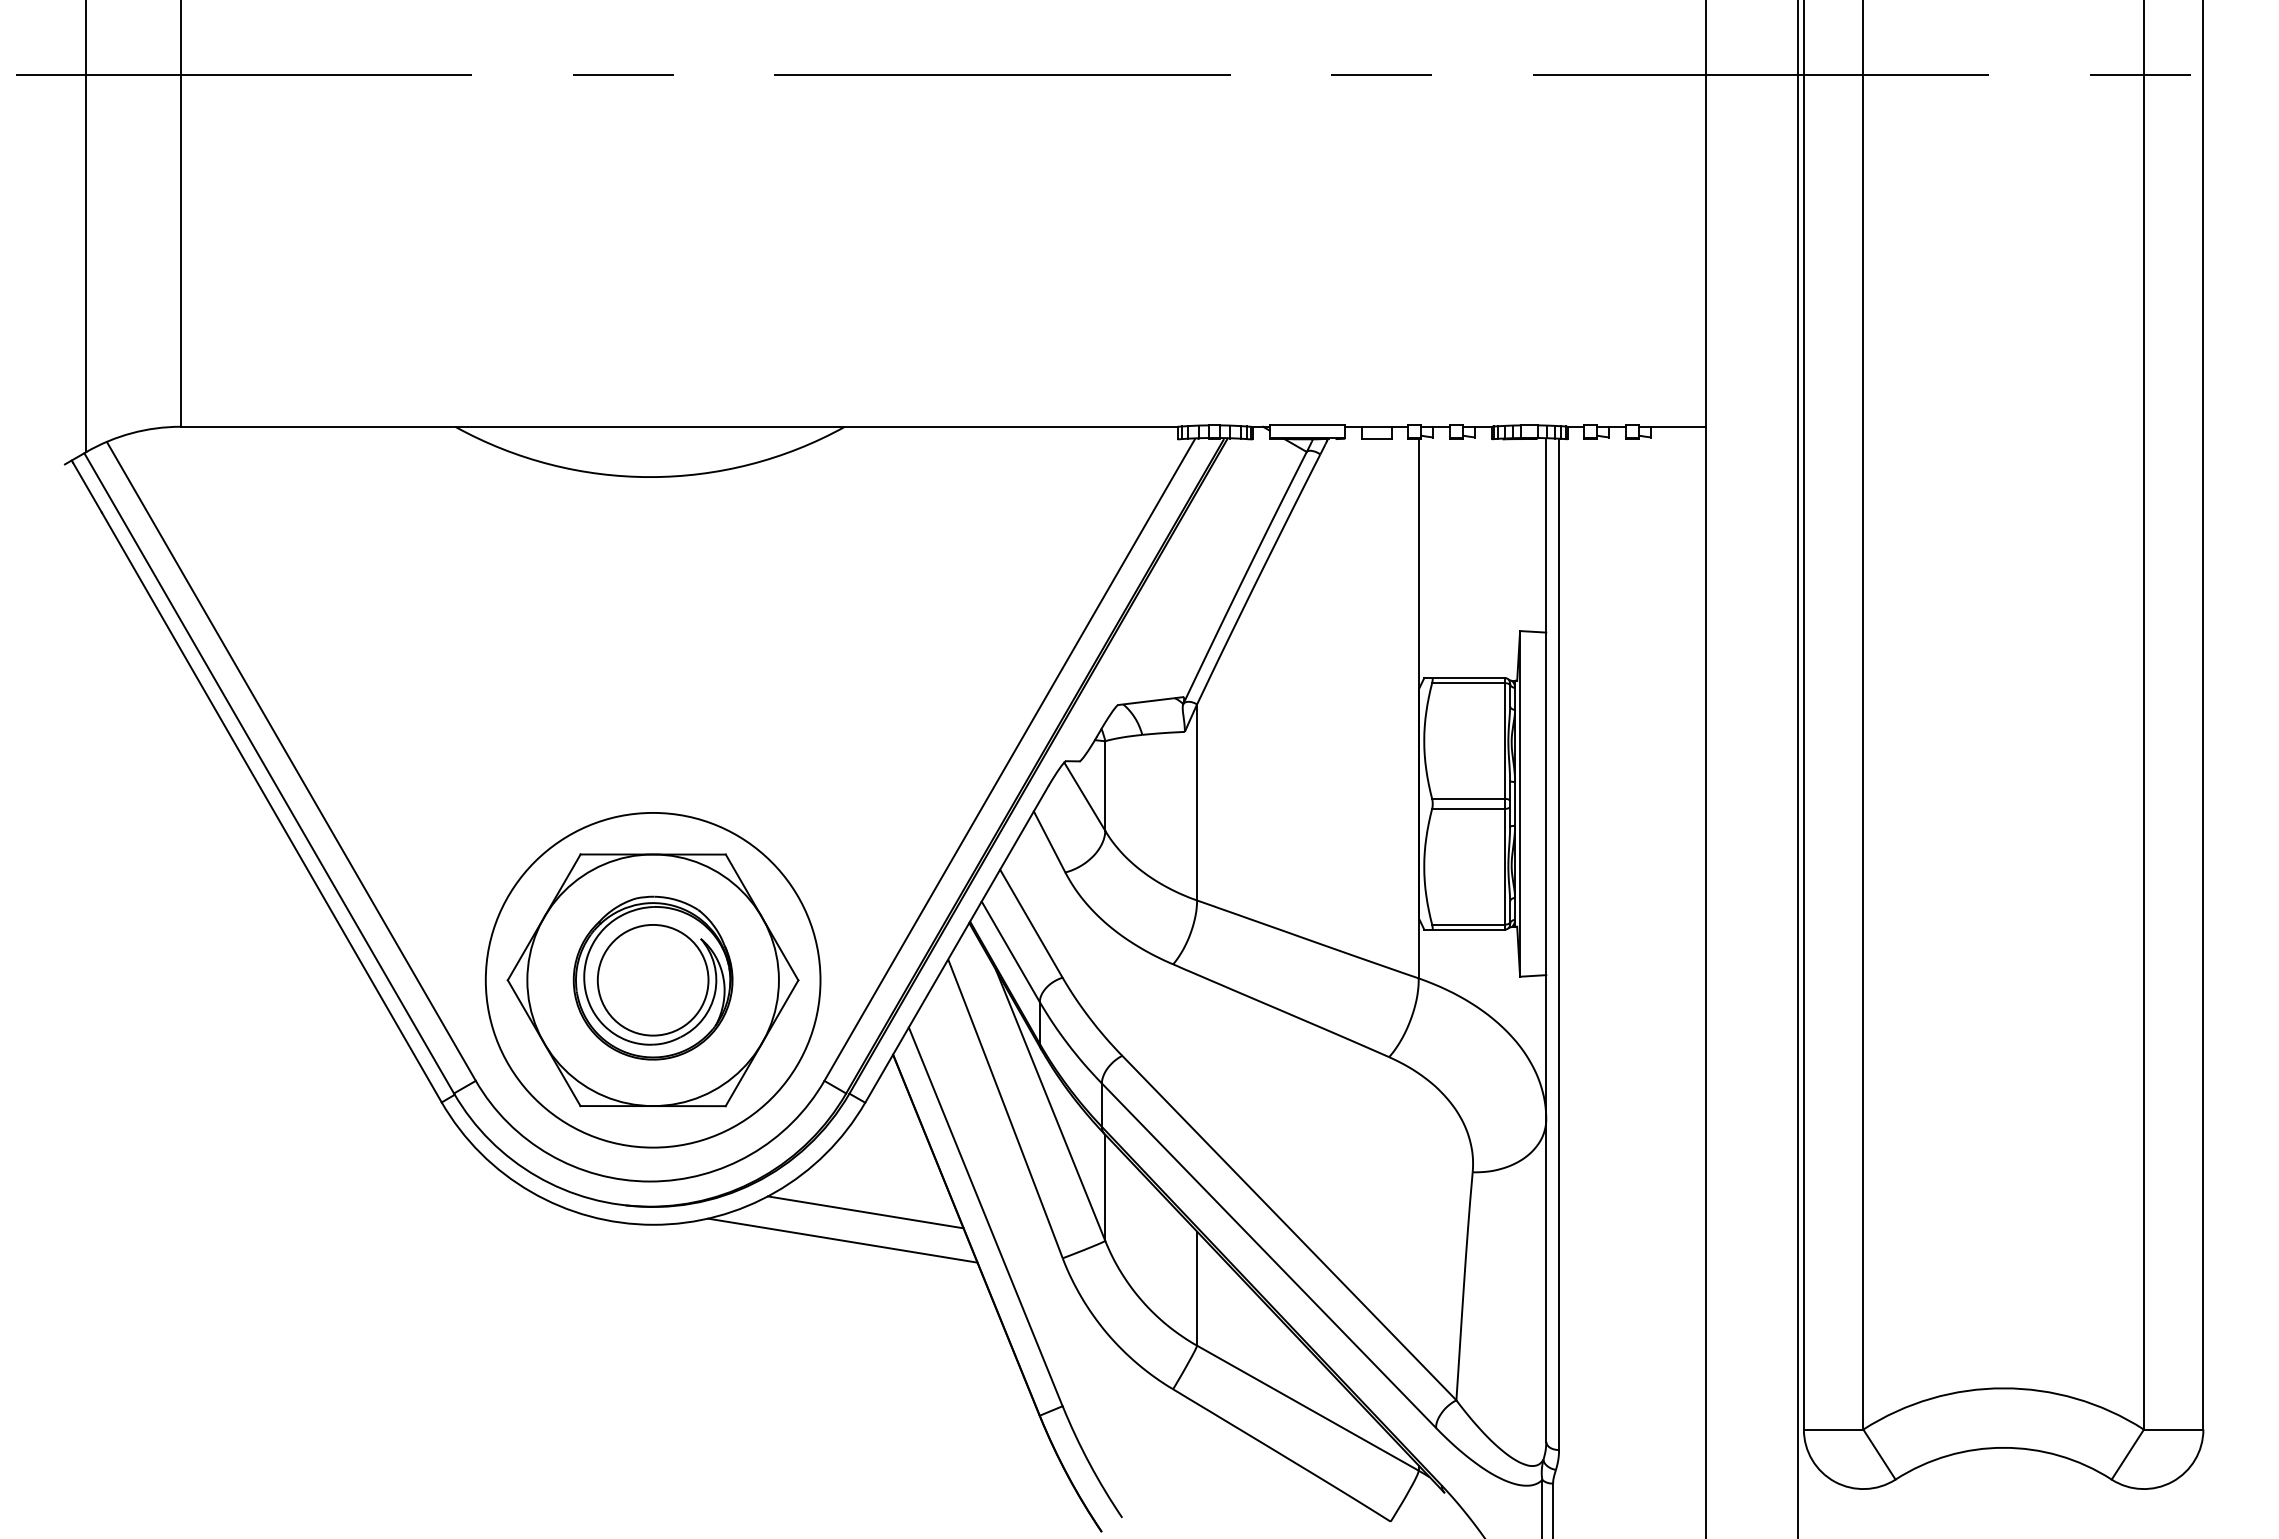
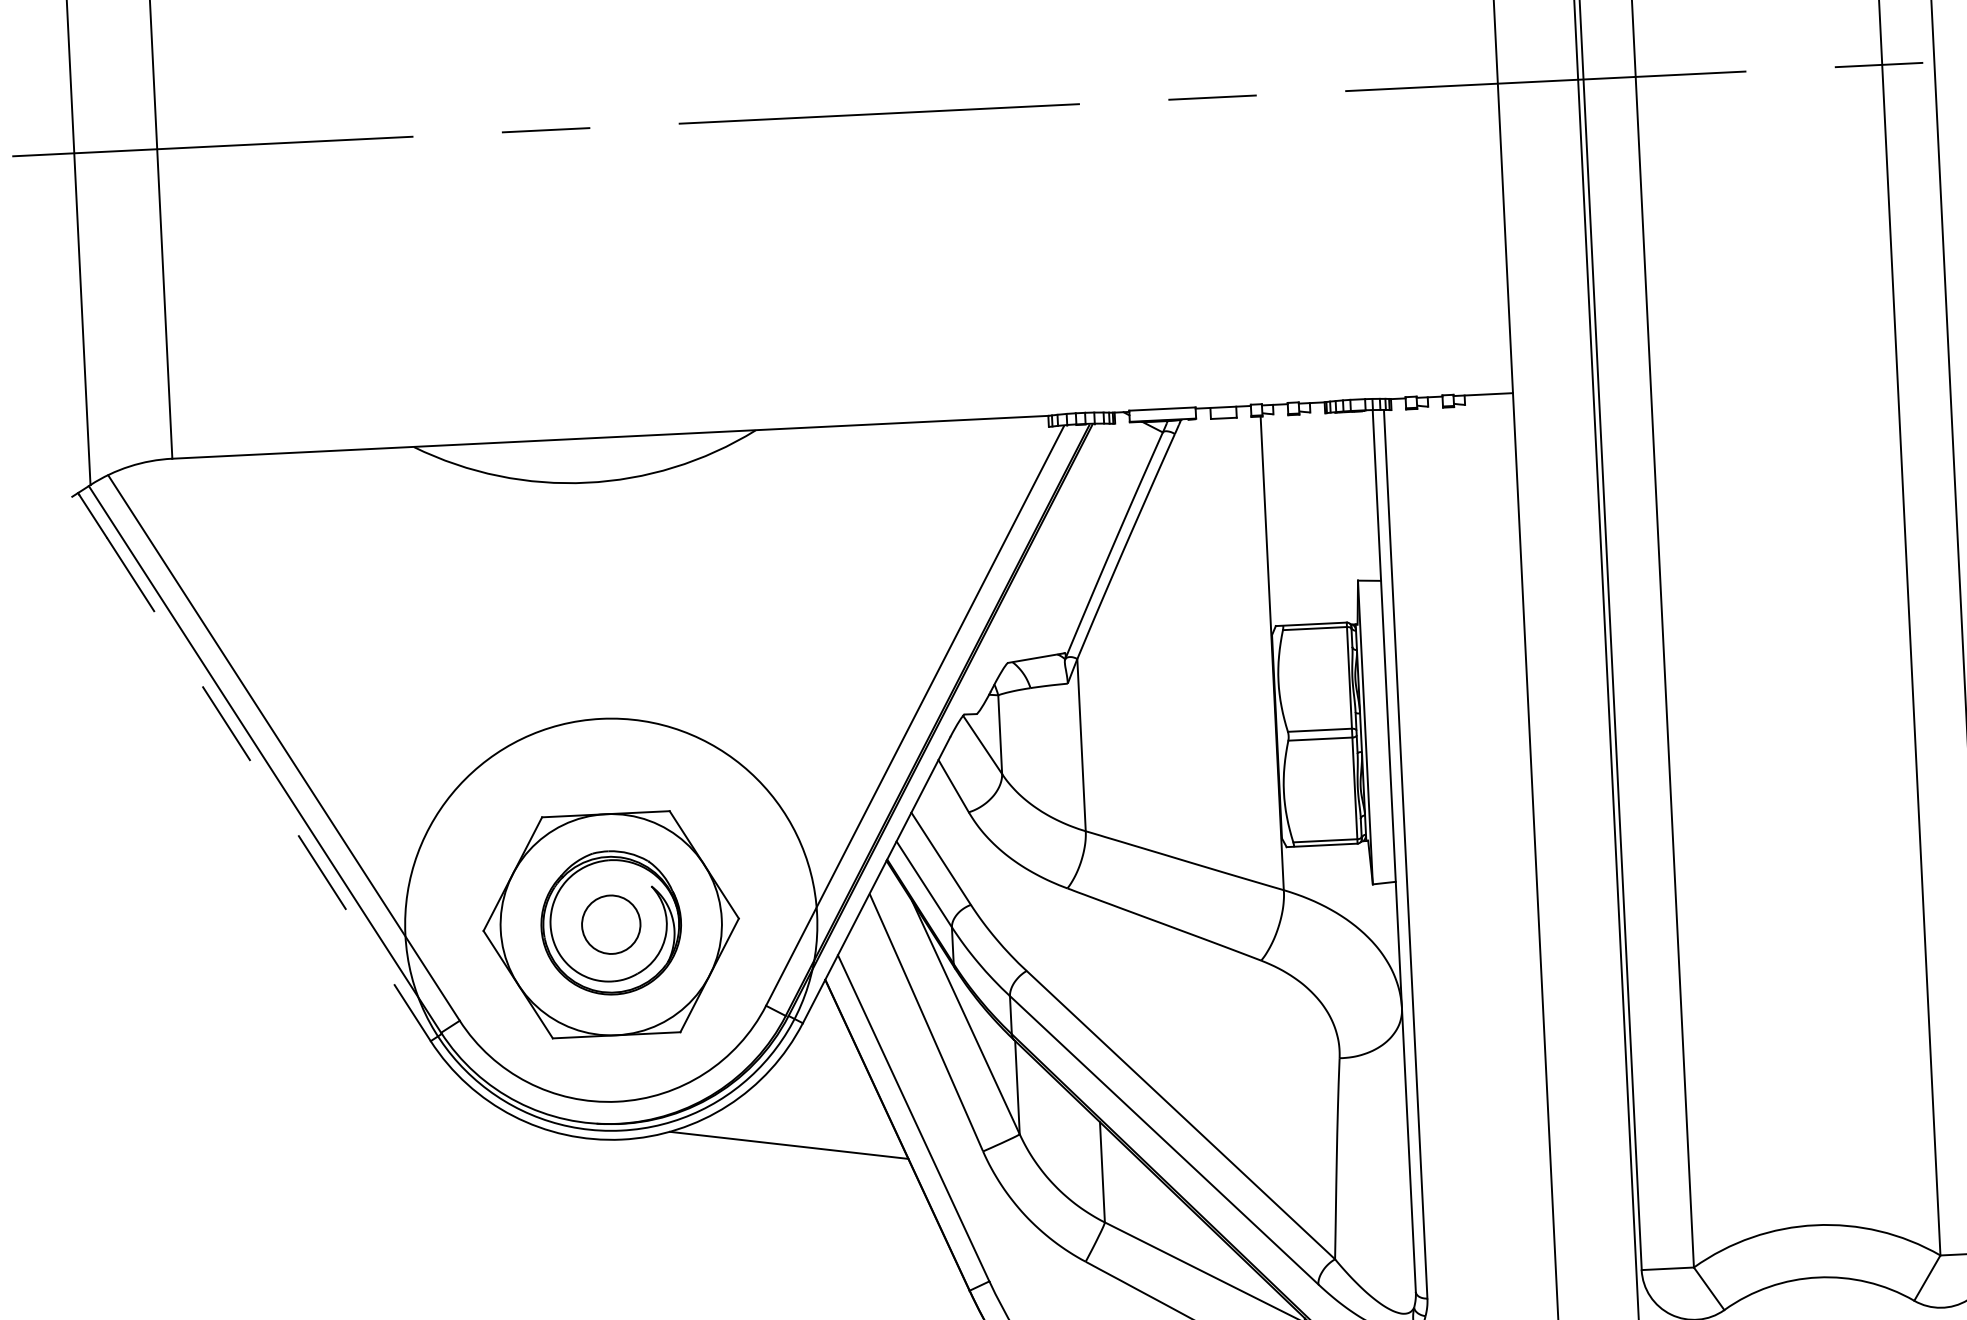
line: (272, 807) -> (269, 789), solid -> dashed
circle: (652, 979) -> (610, 924), size x0.6
circle: (652, 979) -> (610, 924), size x1.4
line: (865, 1212) -> (807, 1119), removed

